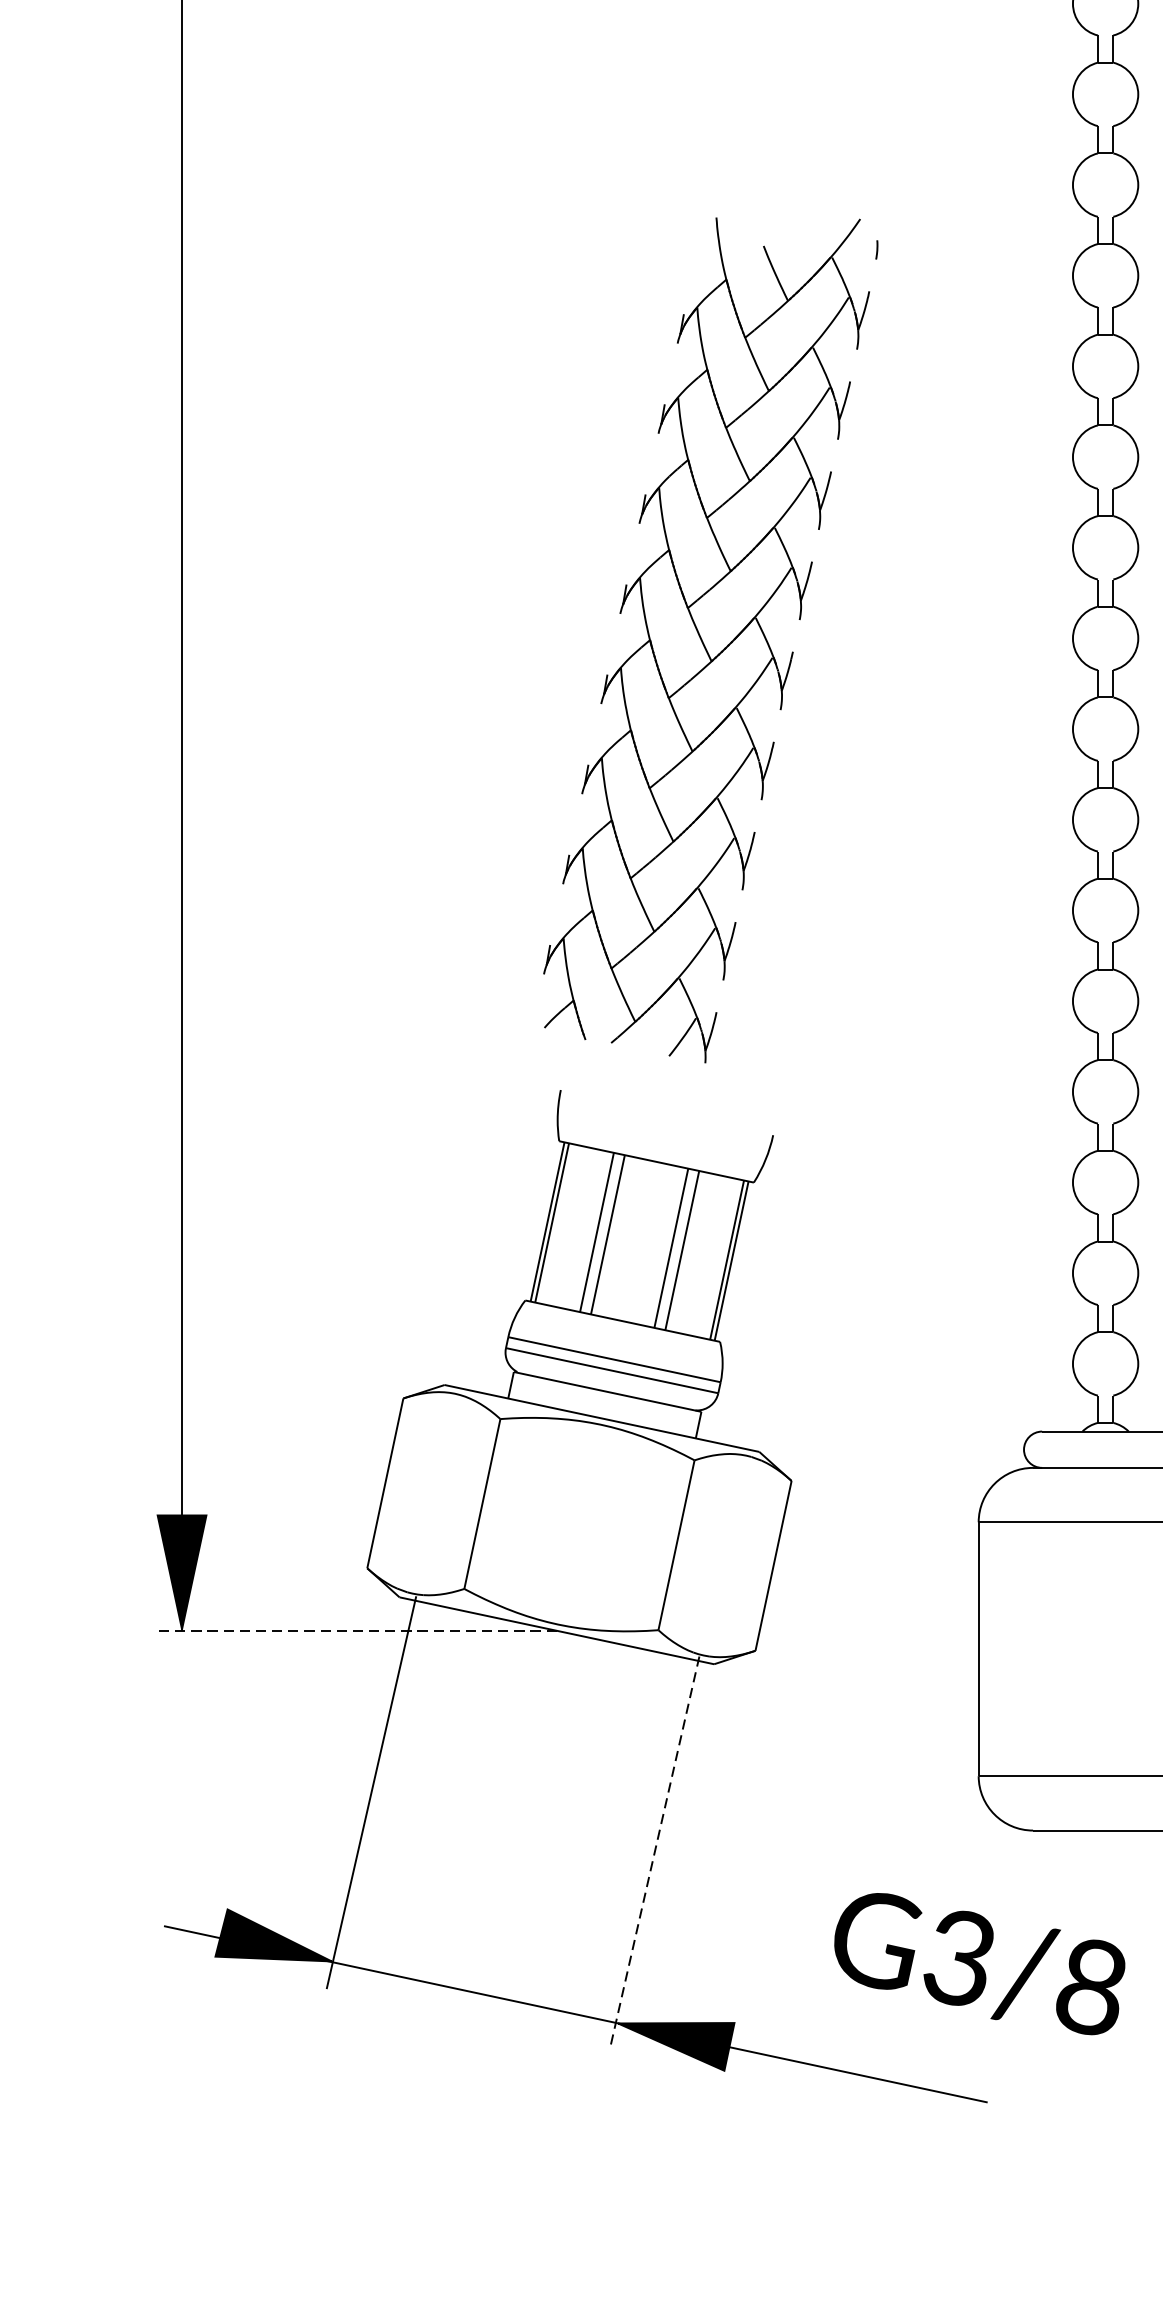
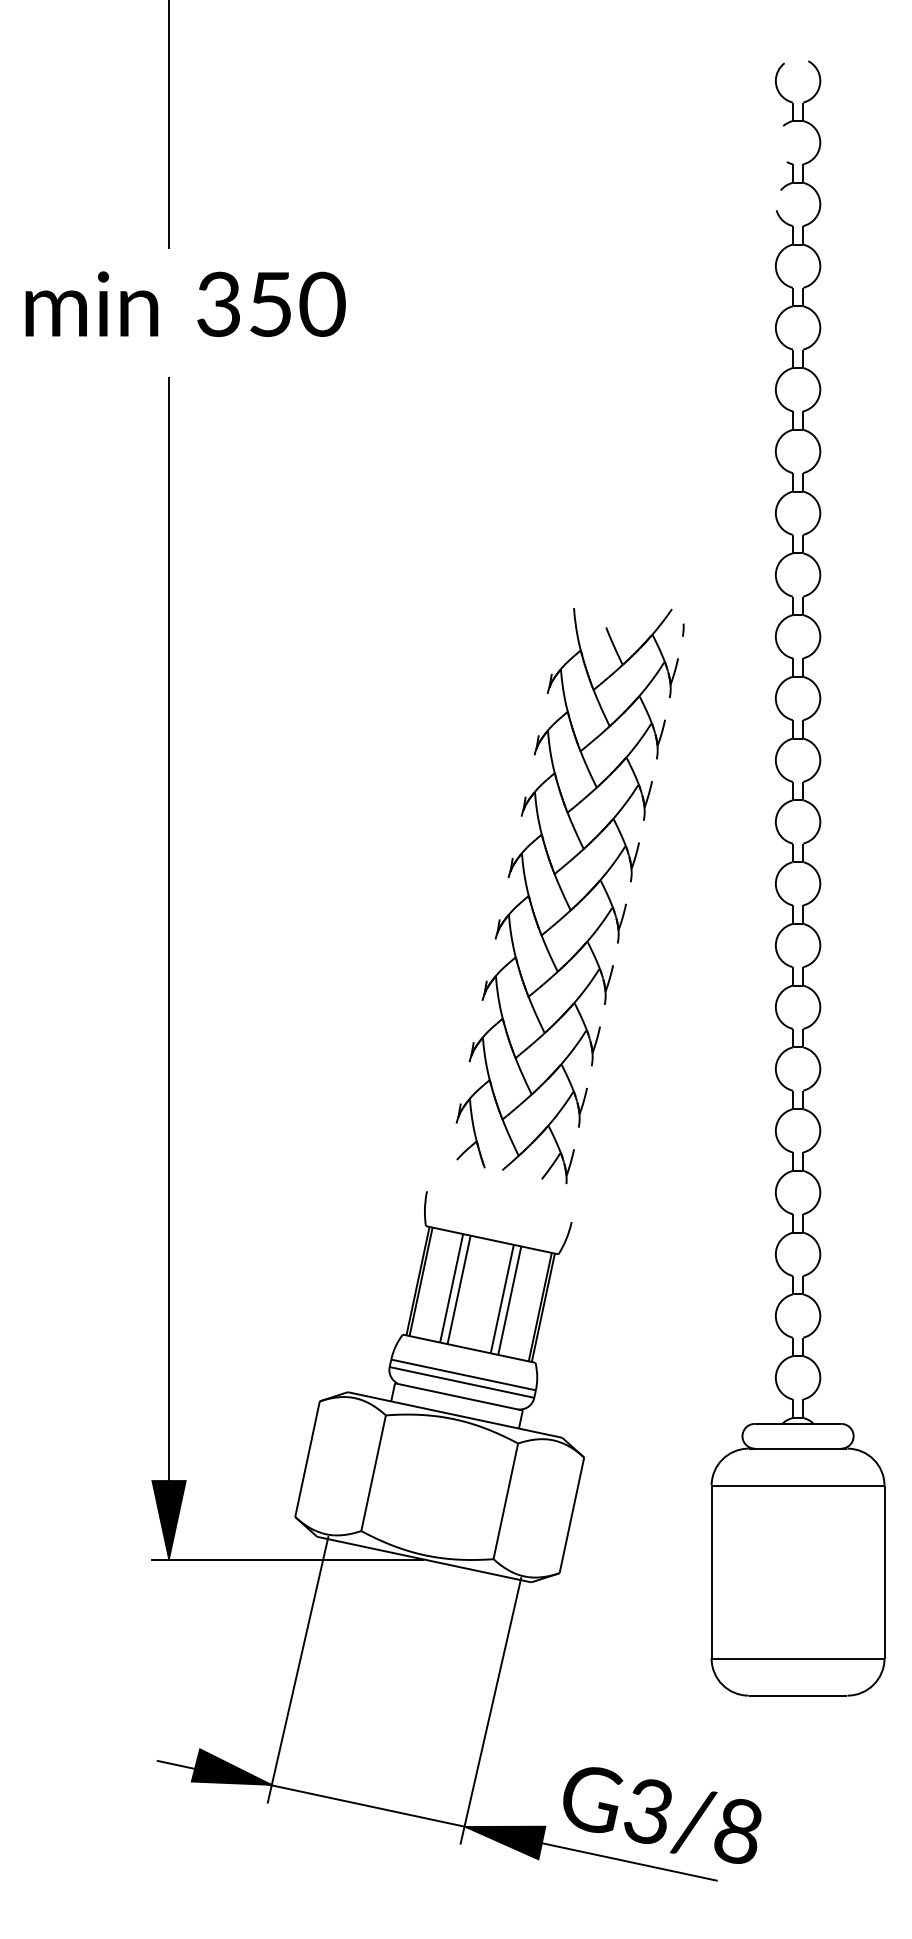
part: (709, 639) -> (569, 895), moved
line: (355, 1630) -> (287, 1559), dashed -> solid
line: (654, 1853) -> (490, 1711), dashed -> solid
text: (979, 1963) -> (662, 1815), moved

